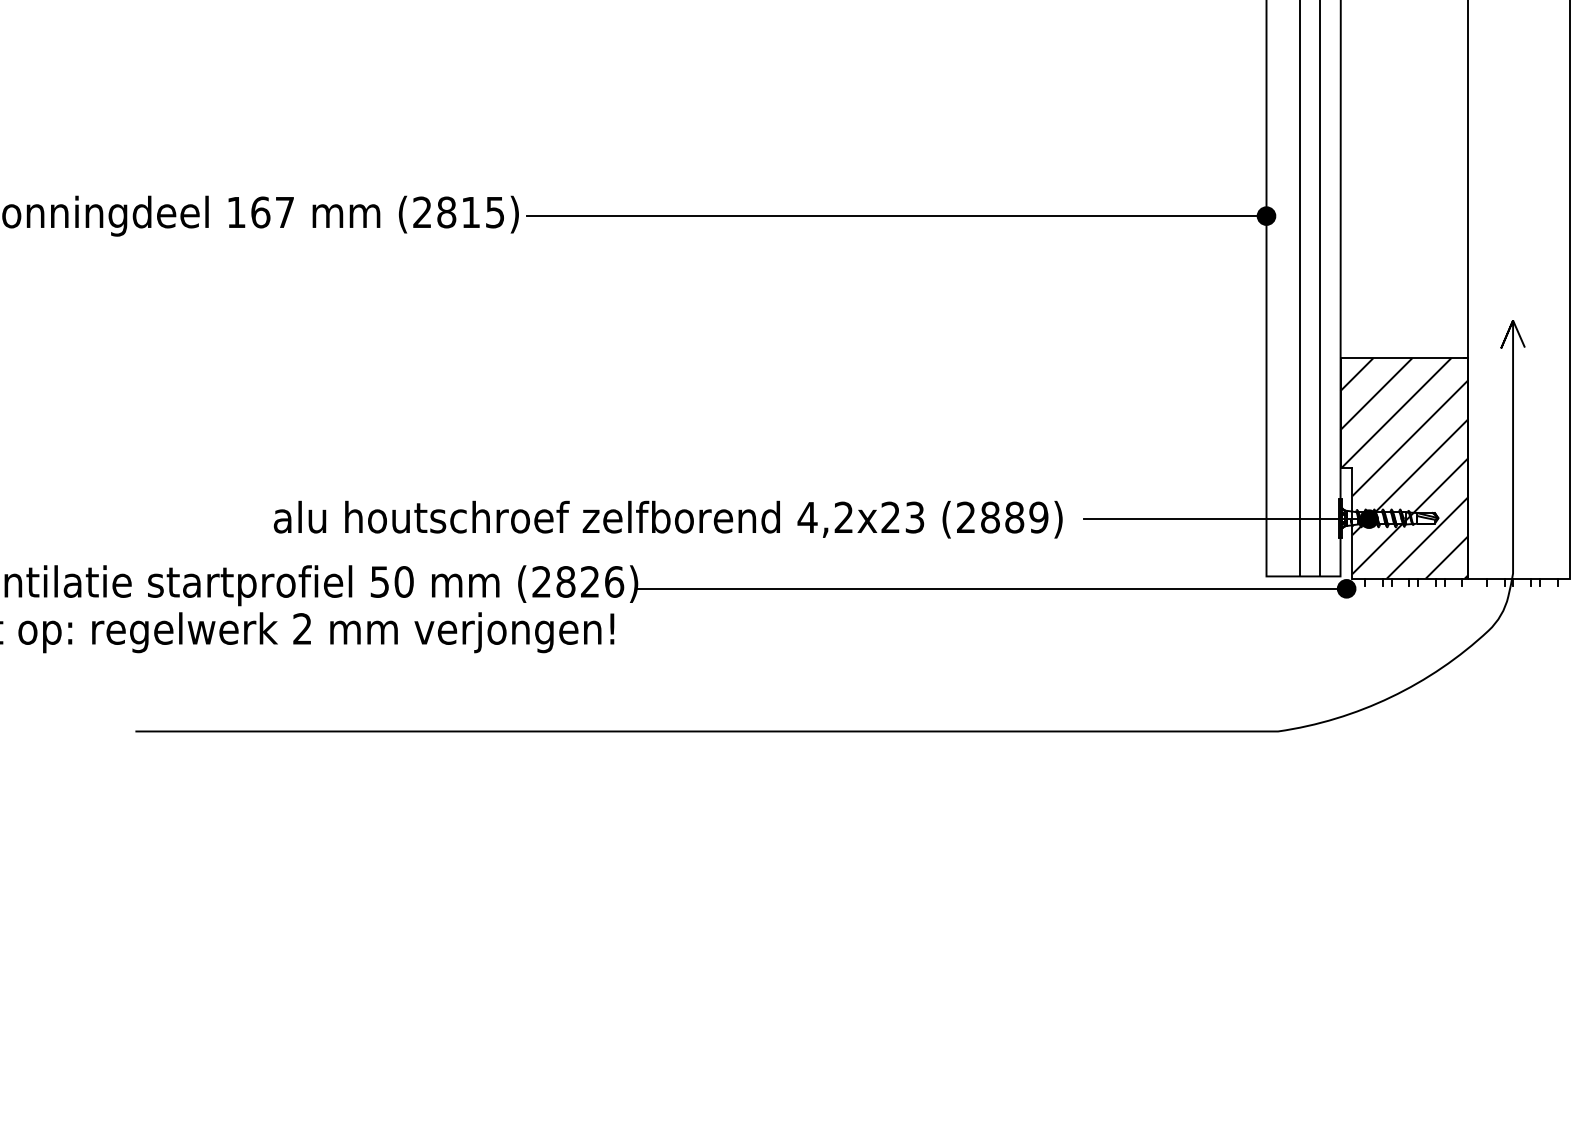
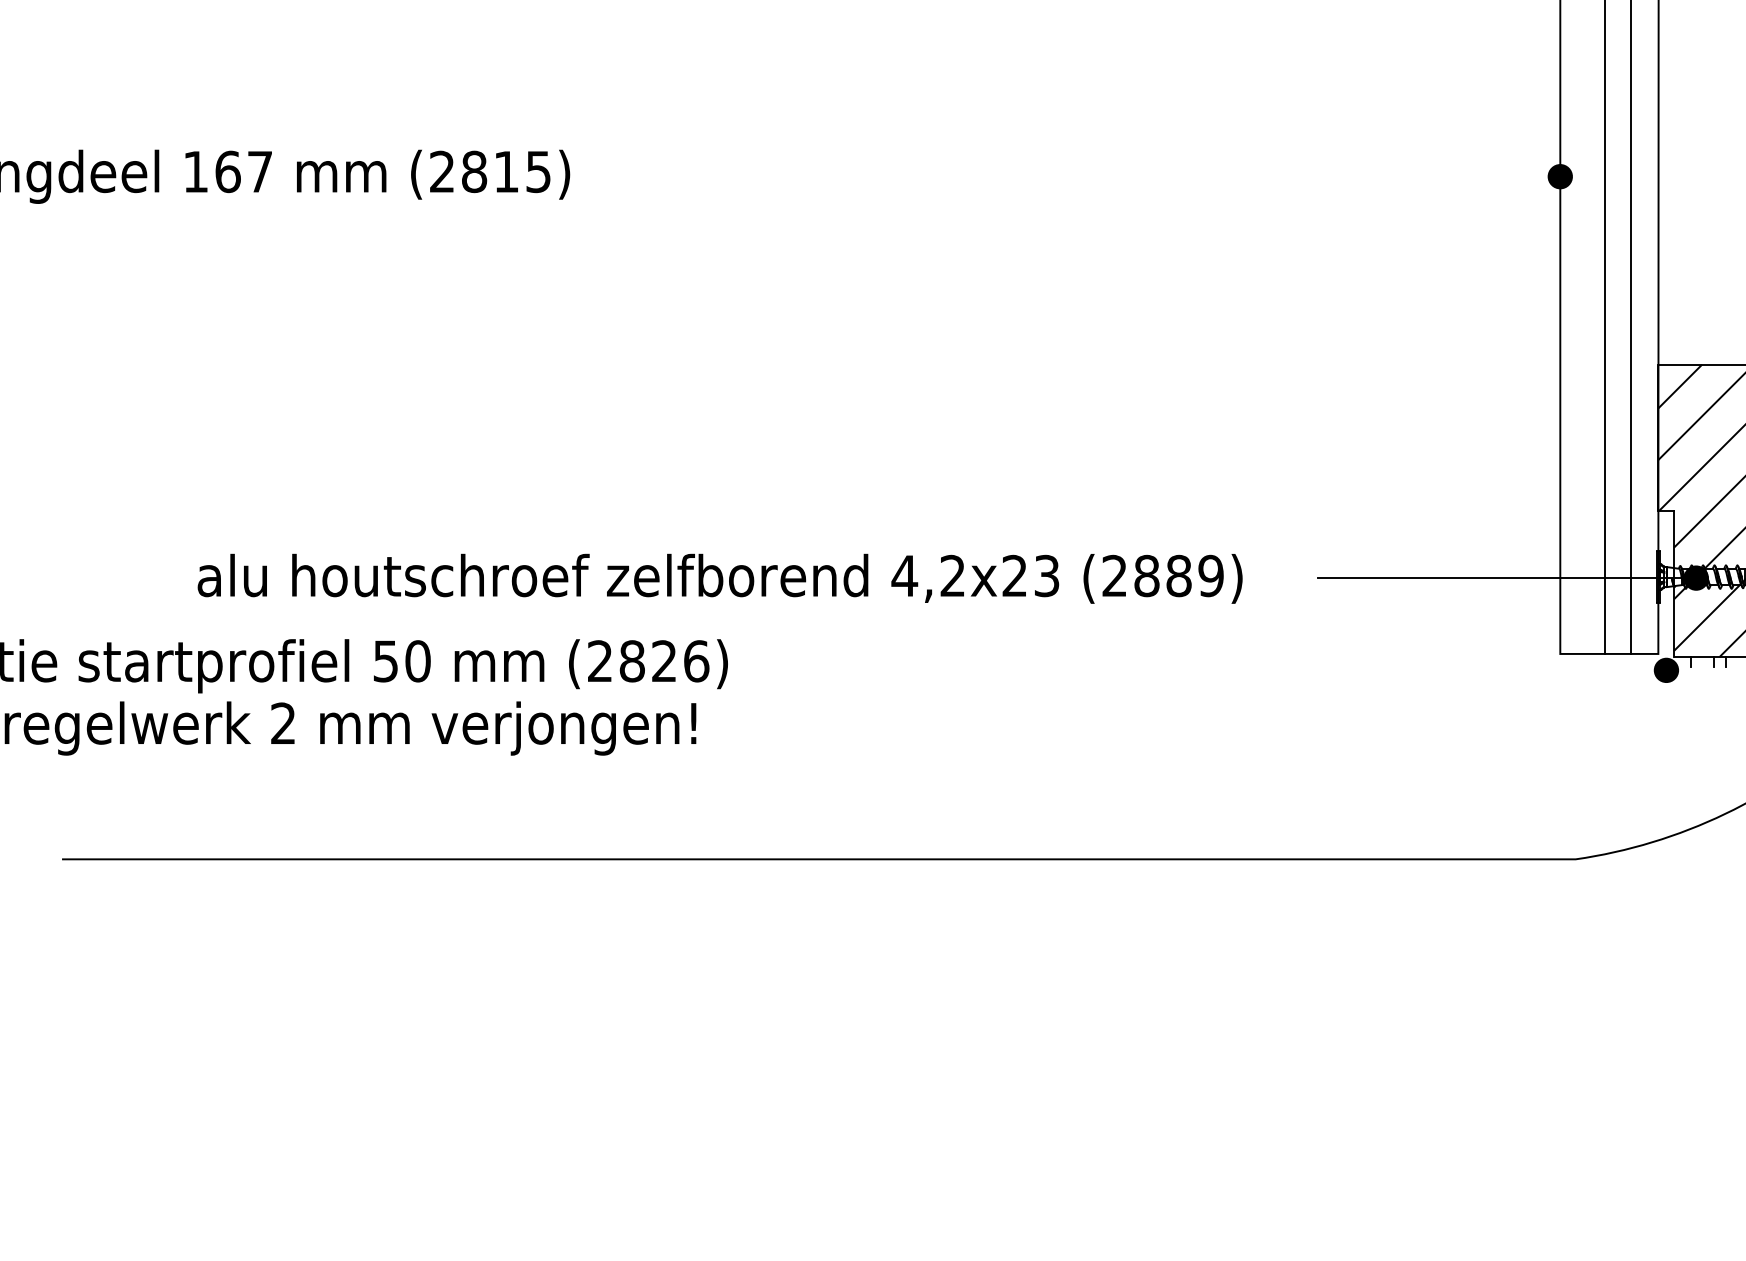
line: (896, 216) -> (1070, 177), removed
text: (667, 519) -> (719, 578), moved
line: (991, 588) -> (1196, 669), removed

